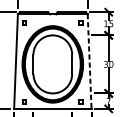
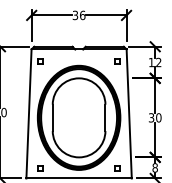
text: (111, 23) -> (158, 62), 15 -> 12
line: (89, 61) -> (129, 113), dashed -> solid
text: (108, 100) -> (154, 167), 7 -> 8

